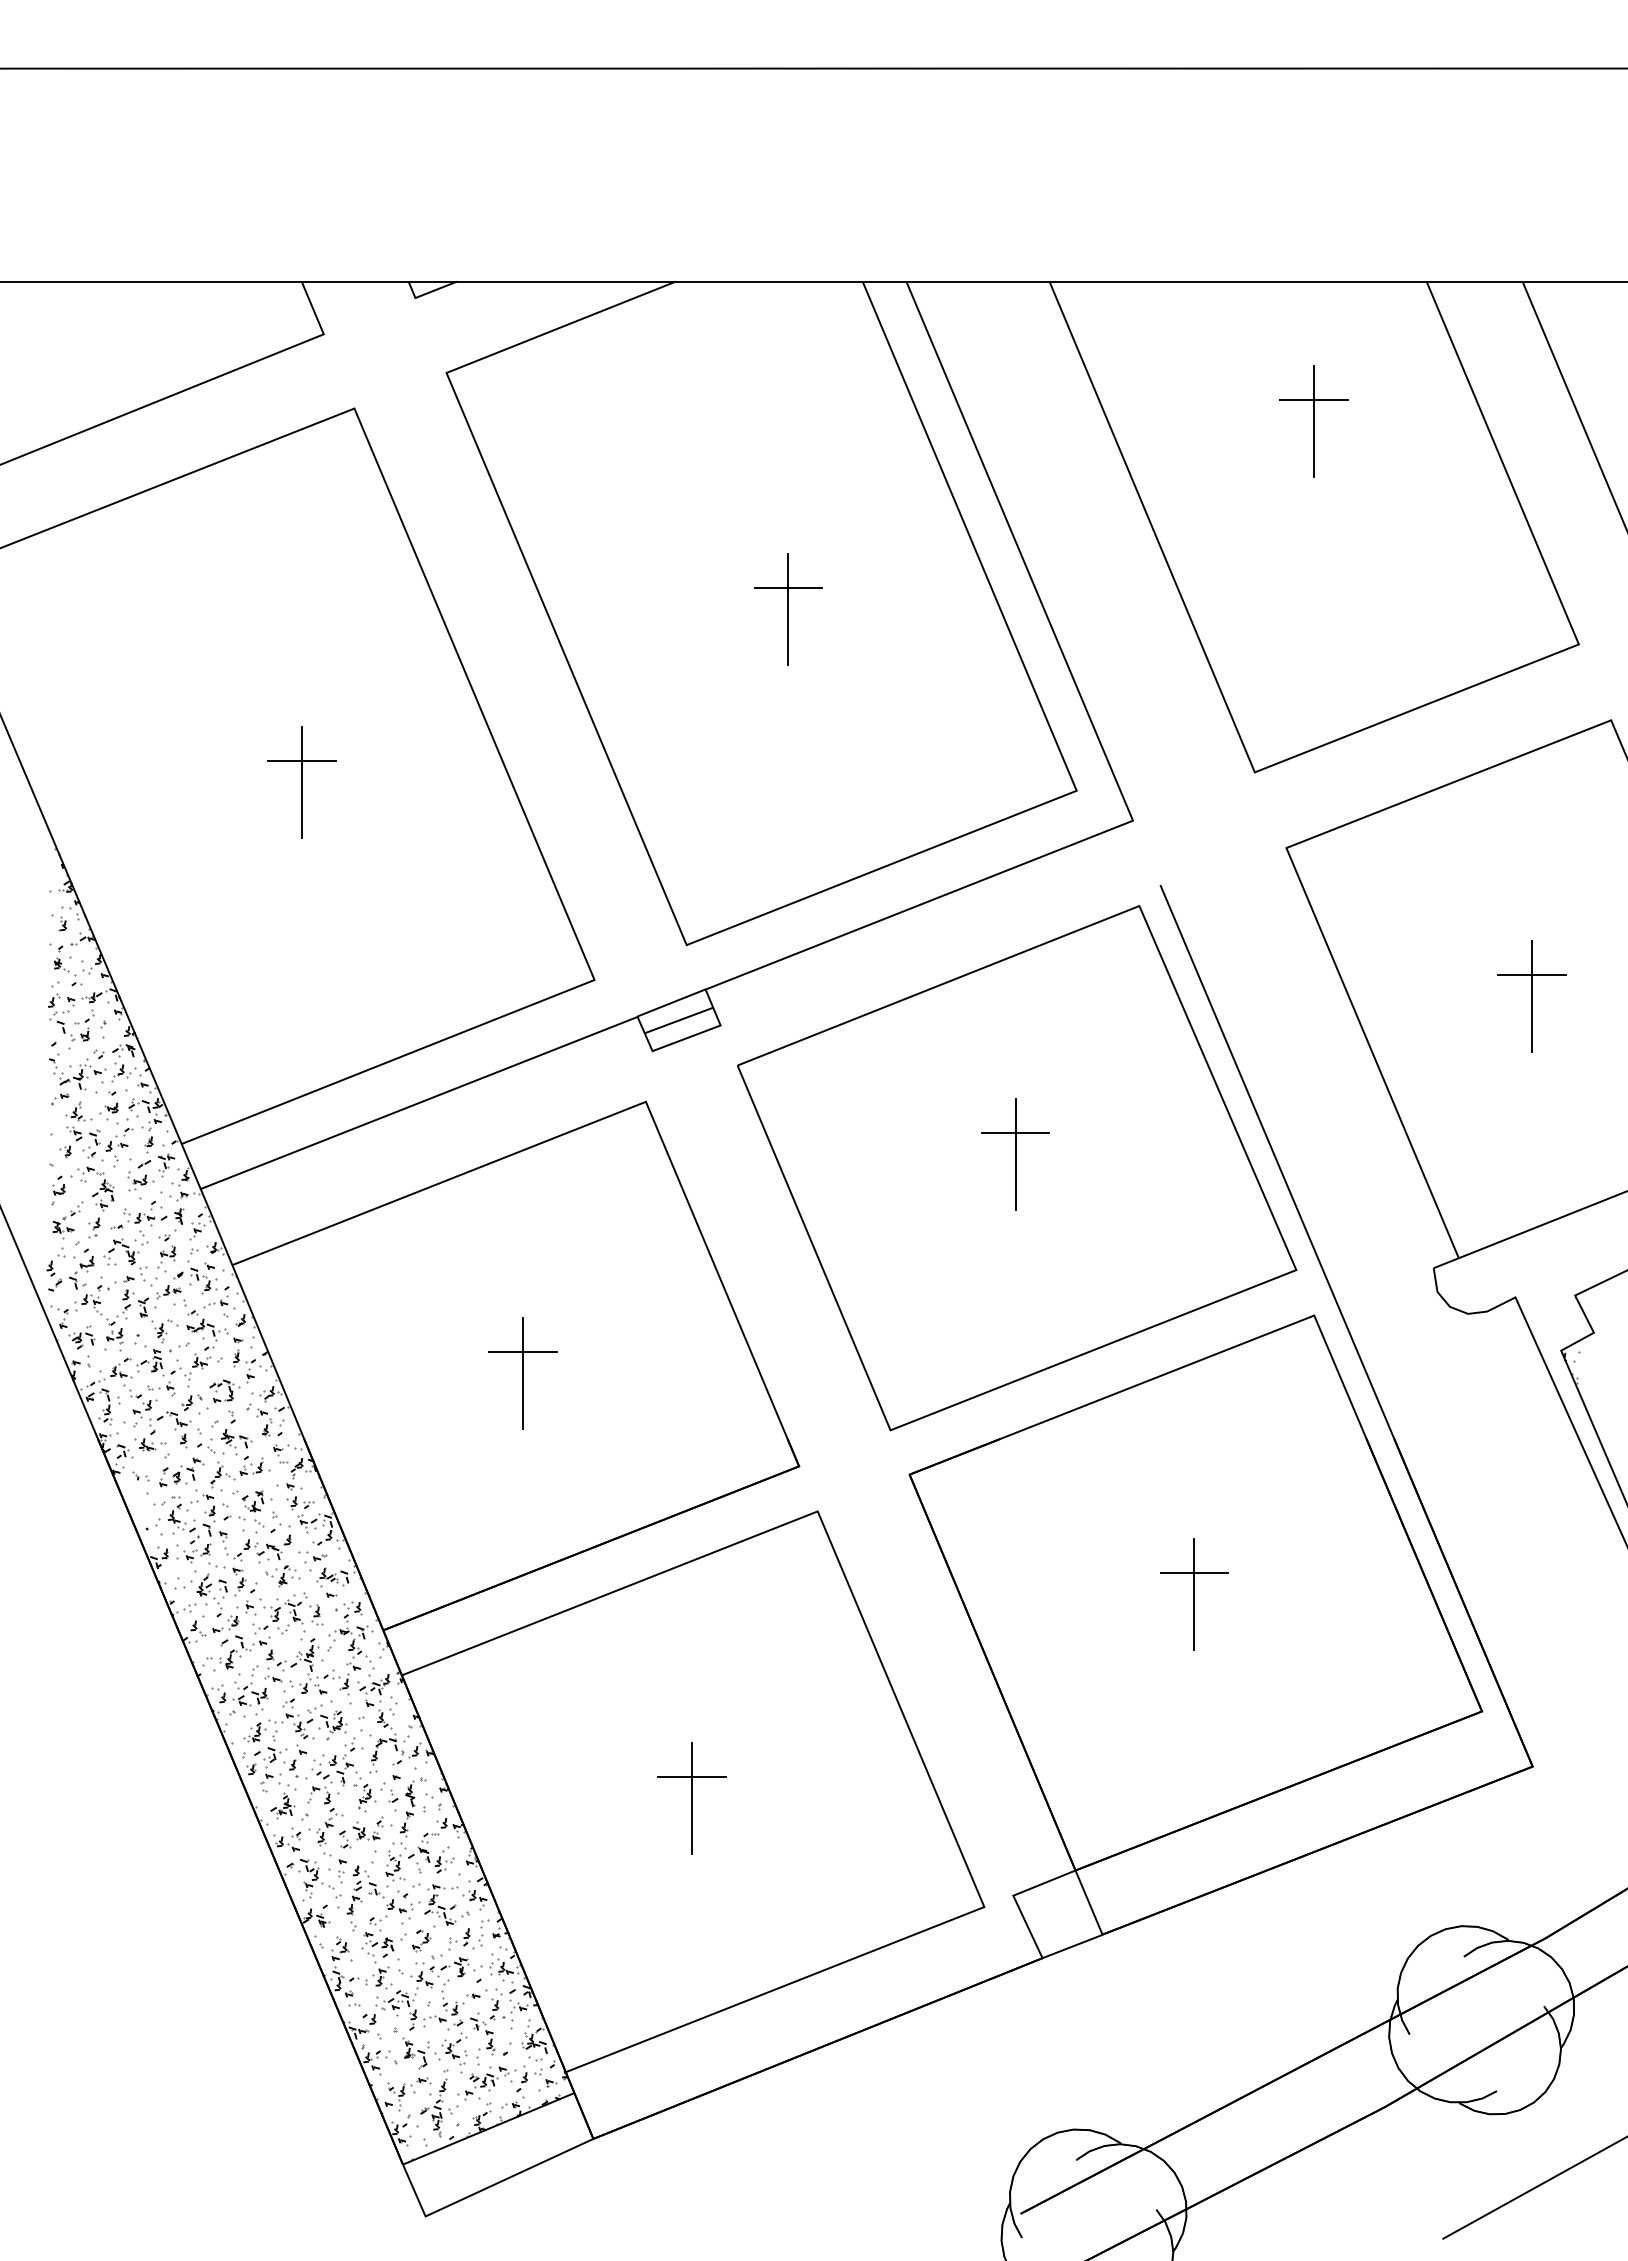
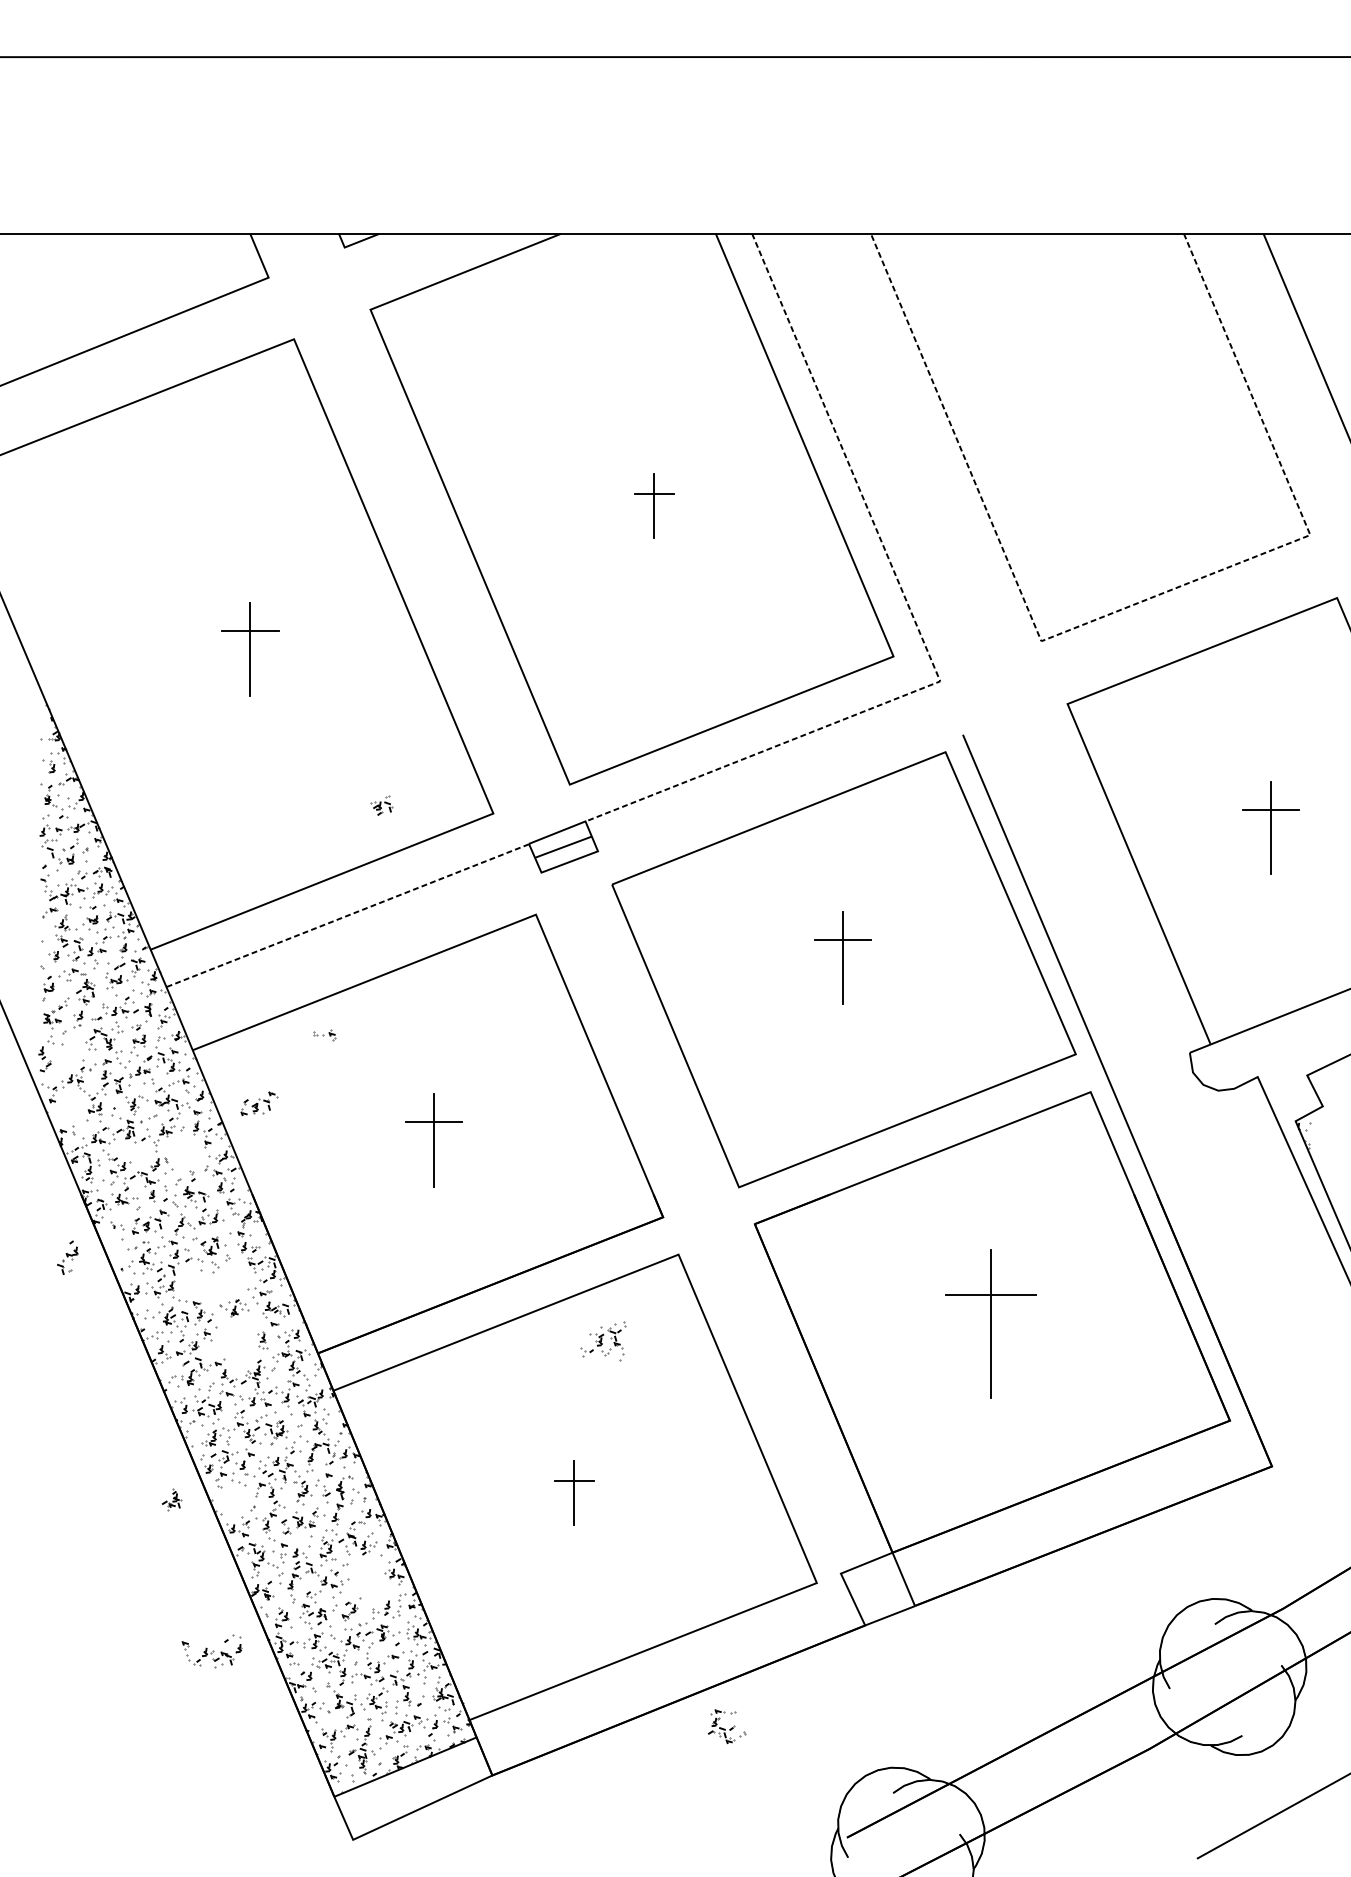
part: (1313, 421) -> (1090, 350), removed
part: (788, 609) -> (654, 506), size x0.7
line: (1352, 733) -> (1122, 608), solid -> dashed
line: (1109, 763) -> (920, 633), solid -> dashed
line: (419, 1103) -> (348, 916), solid -> dashed
part: (81, 1268) -> (67, 1257), moved
part: (312, 1329) -> (259, 1103), added
part: (81, 1337) -> (381, 805), moved
part: (161, 1388) -> (324, 1034), moved
part: (224, 1390) -> (186, 1154), removed
part: (255, 1543) -> (211, 1651), moved
part: (1194, 1594) -> (991, 1323), size x1.6
part: (279, 1616) -> (602, 1341), moved
part: (691, 1798) -> (573, 1492), size x0.7
part: (282, 1805) -> (172, 1499), moved
part: (446, 1904) -> (726, 1726), moved

